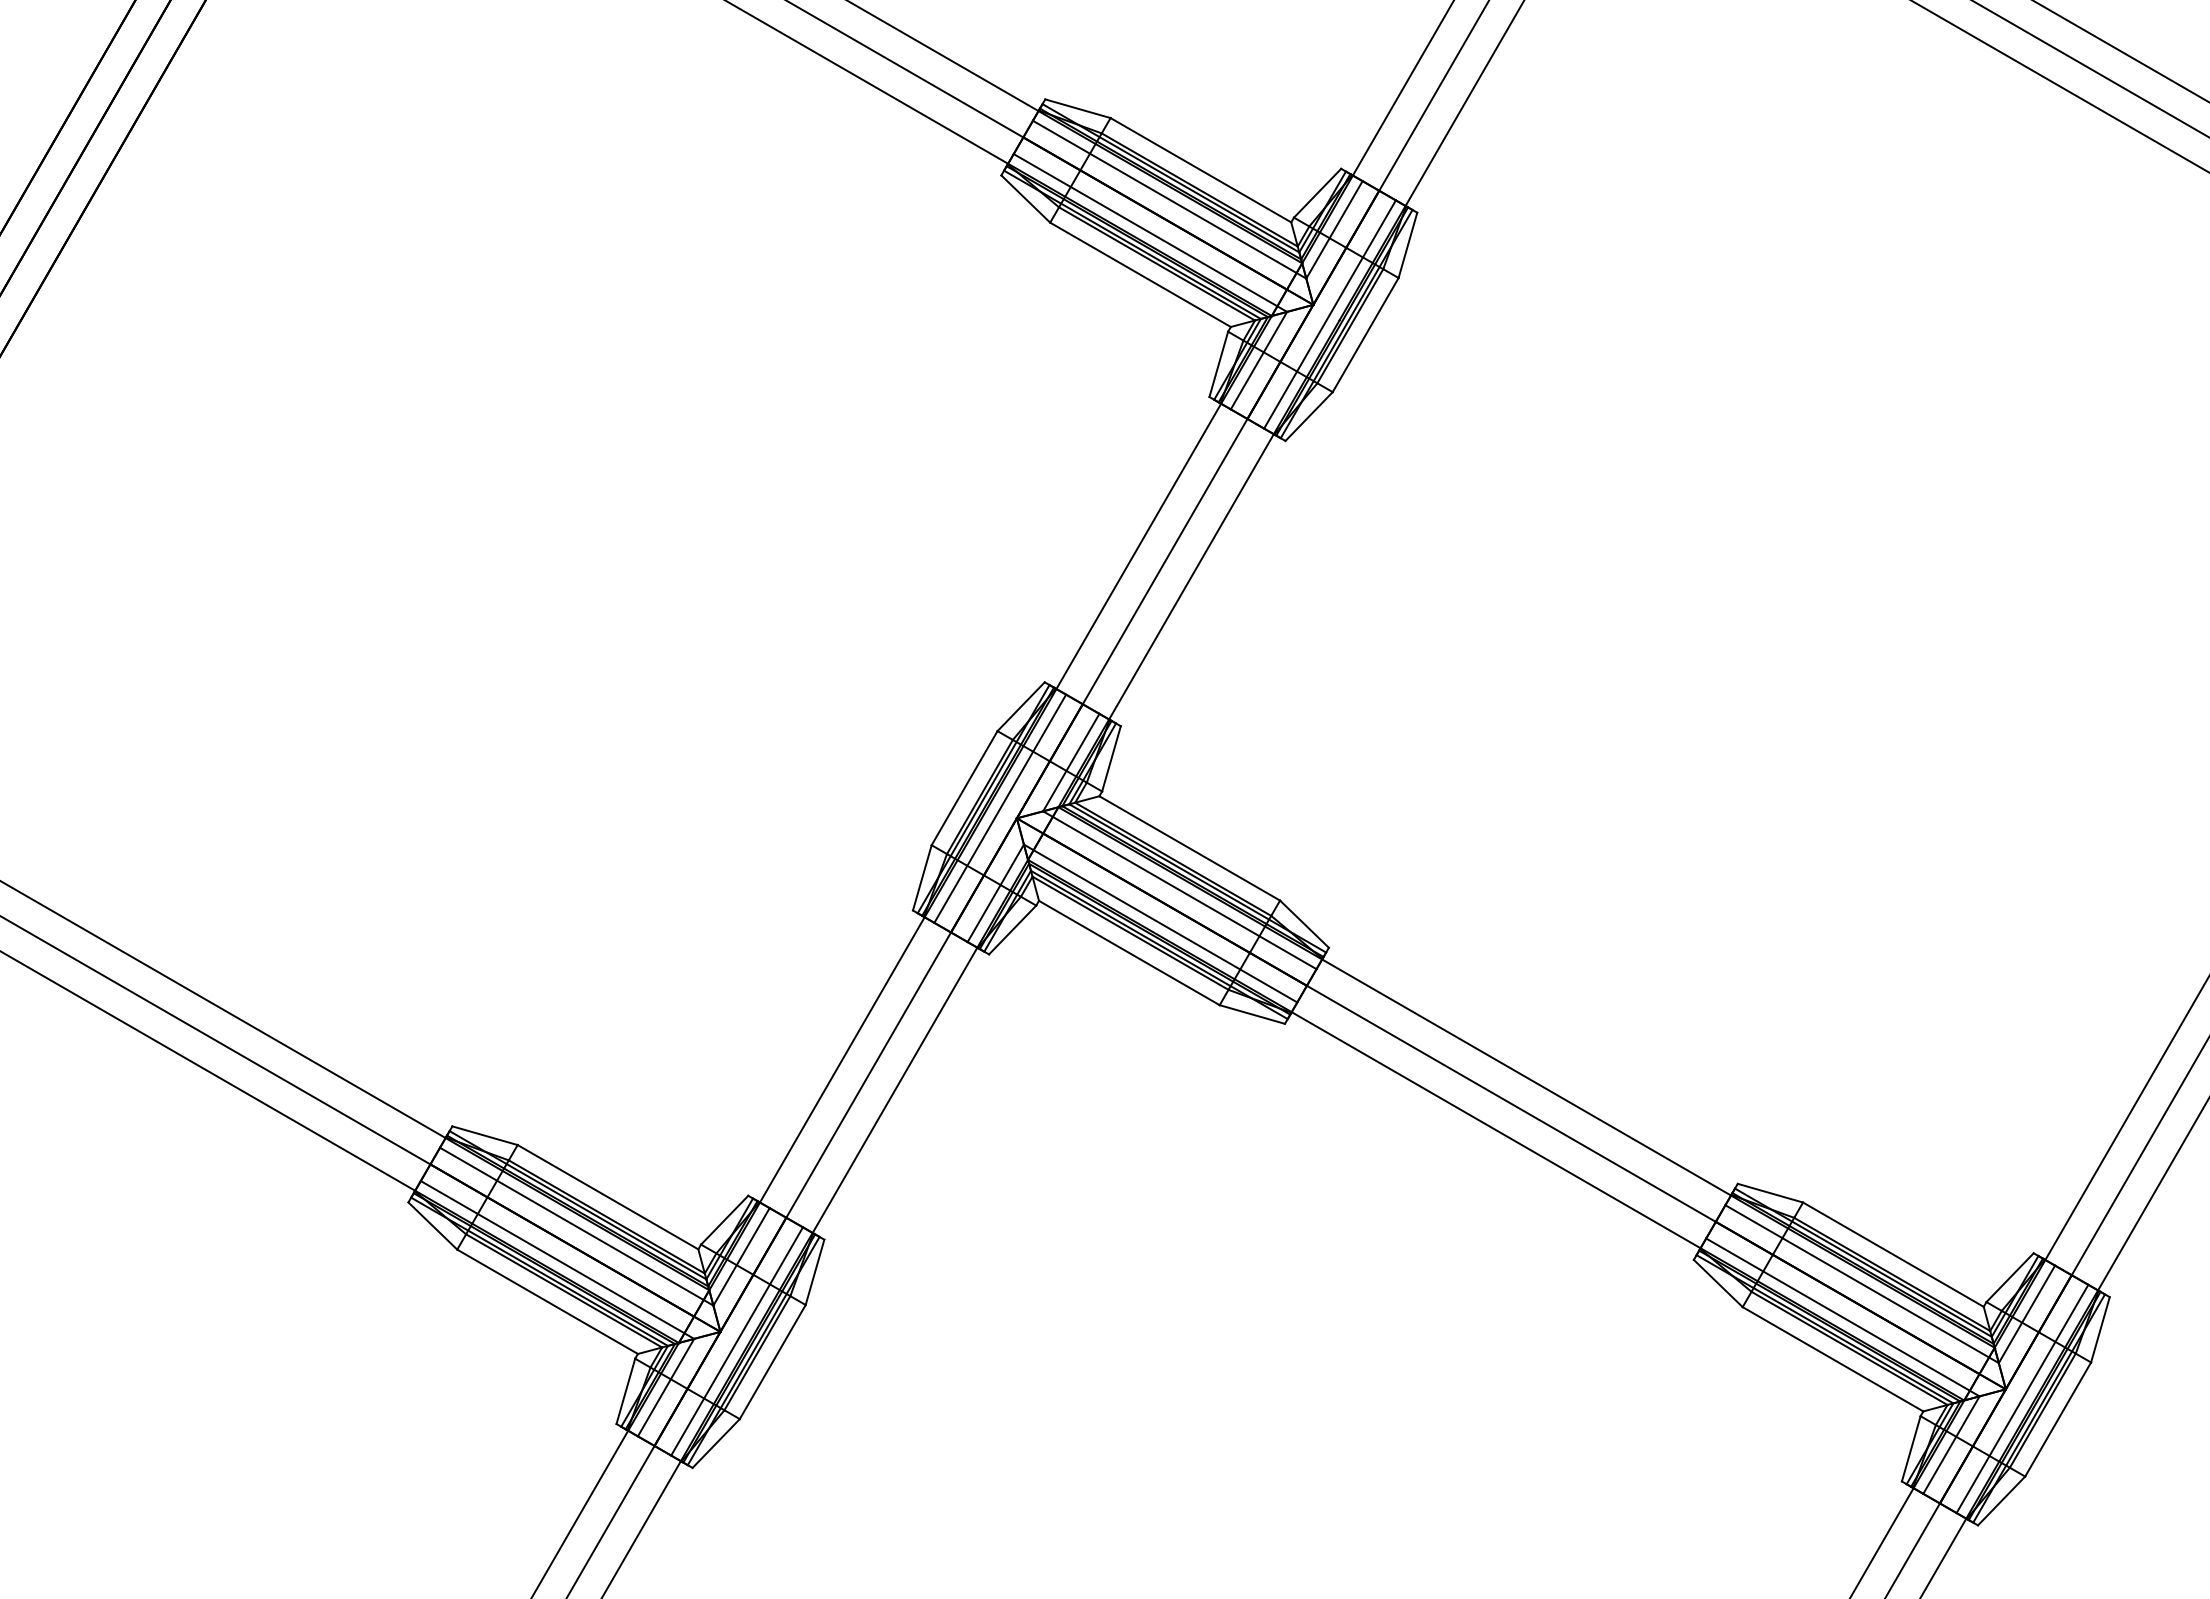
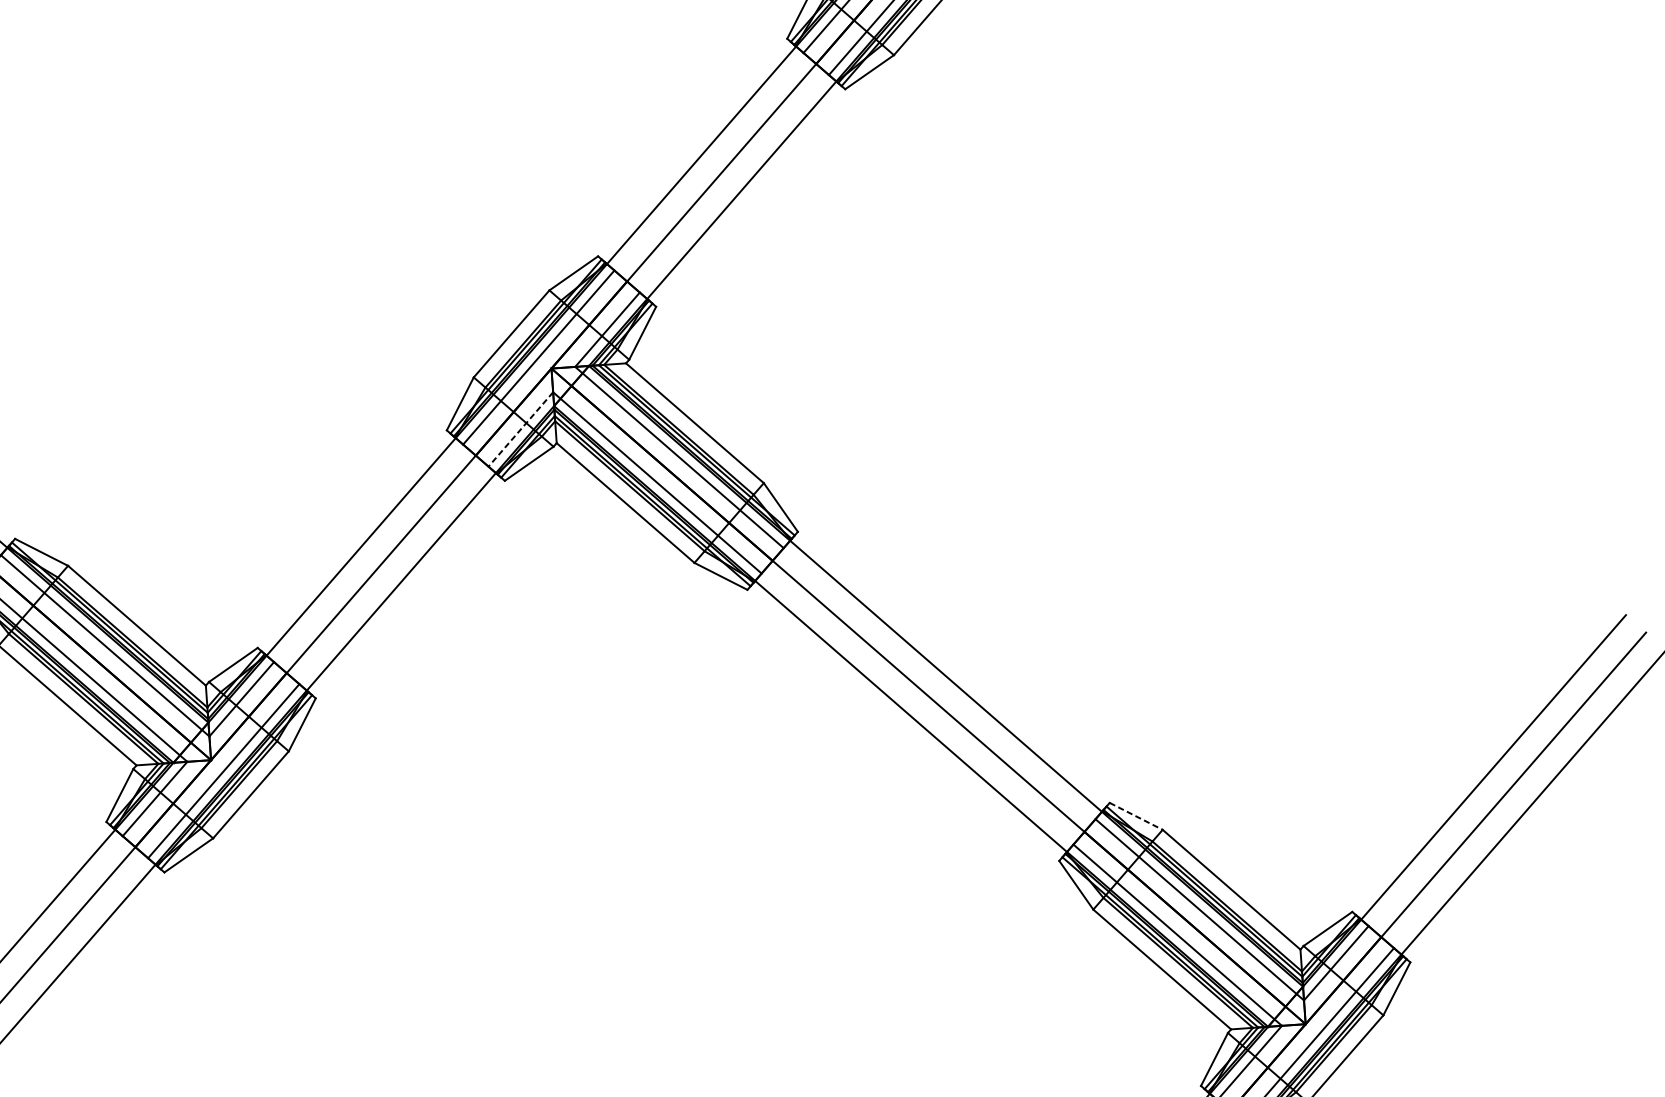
line: (995, 893) -> (520, 429), solid -> dashed
line: (1770, 1193) -> (1136, 816), solid -> dashed

